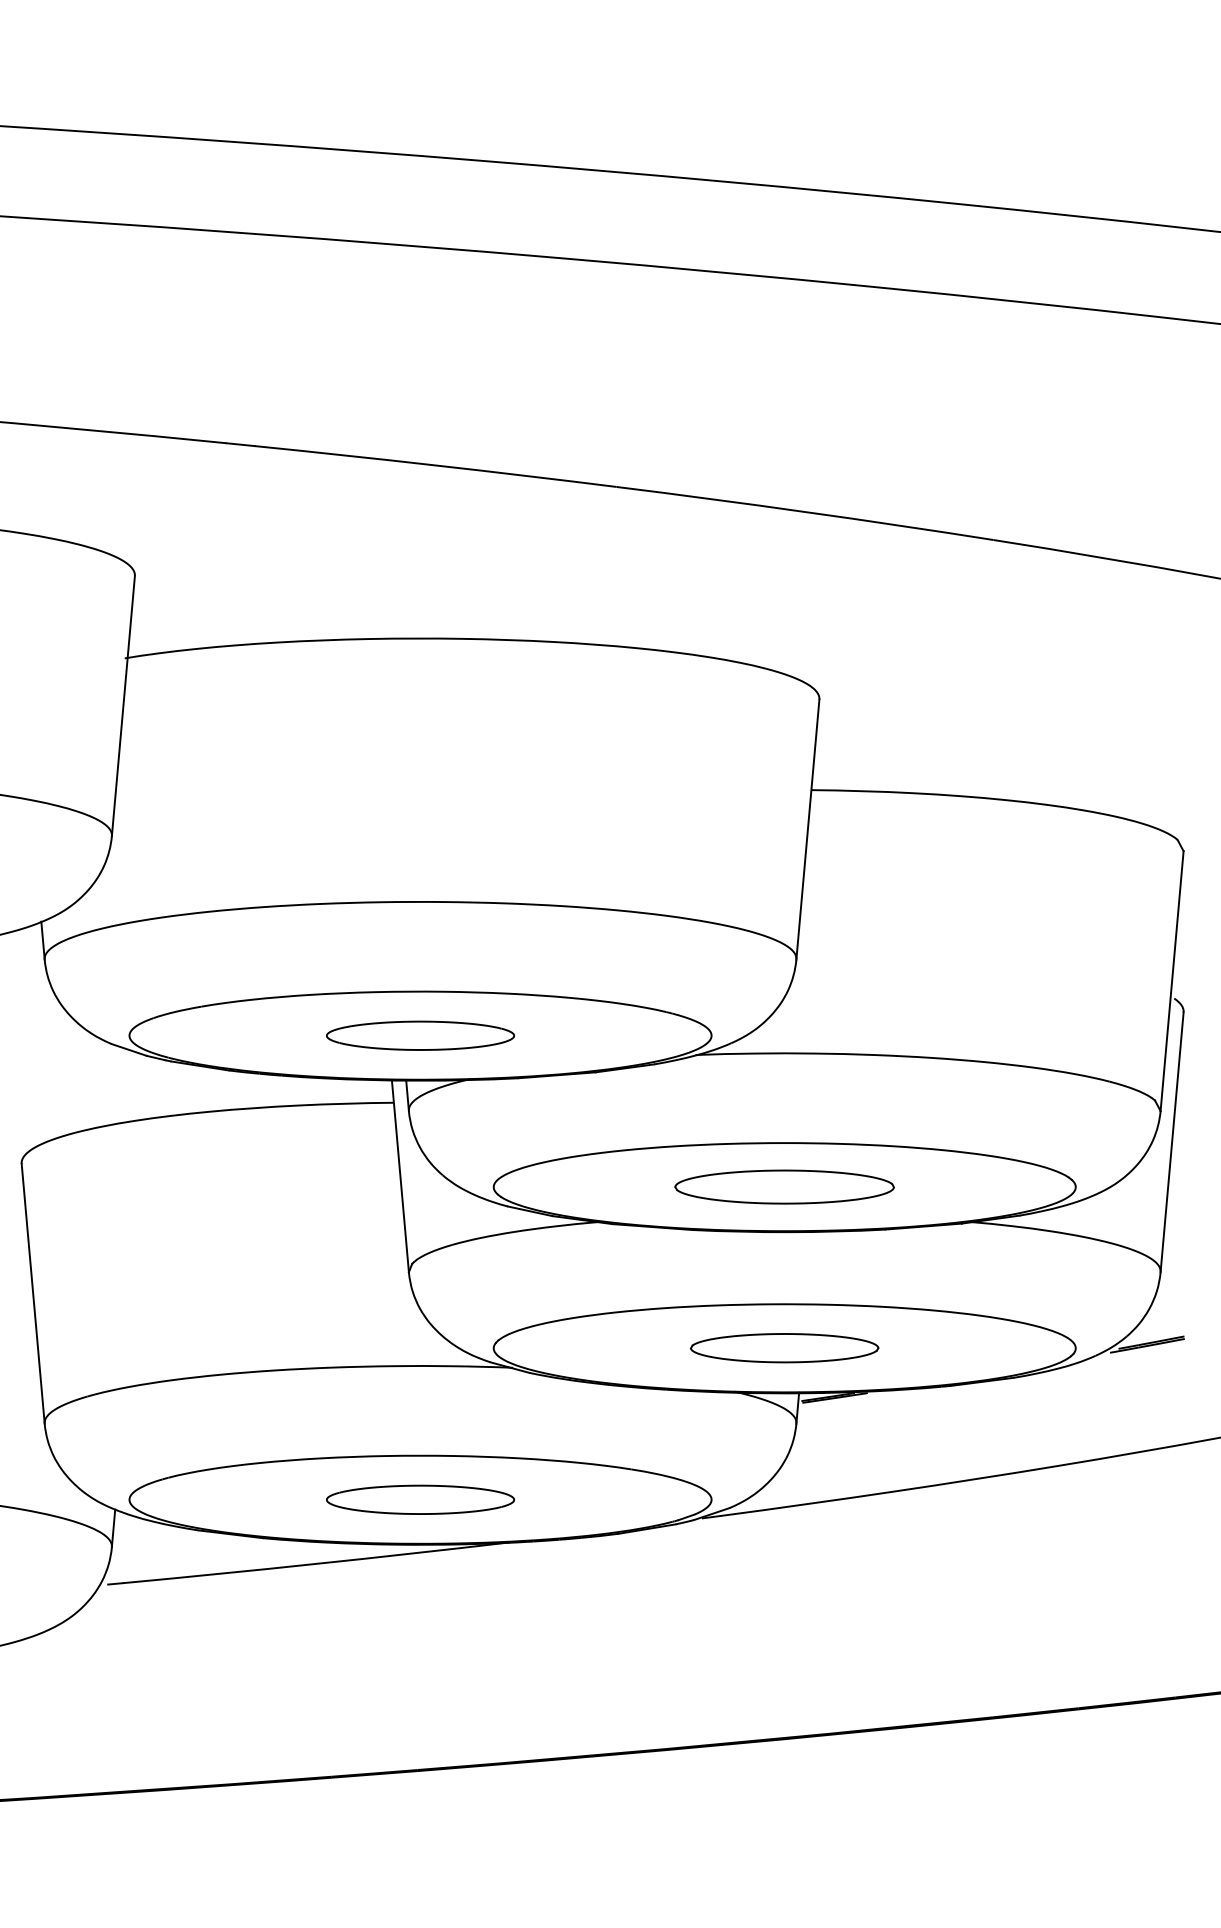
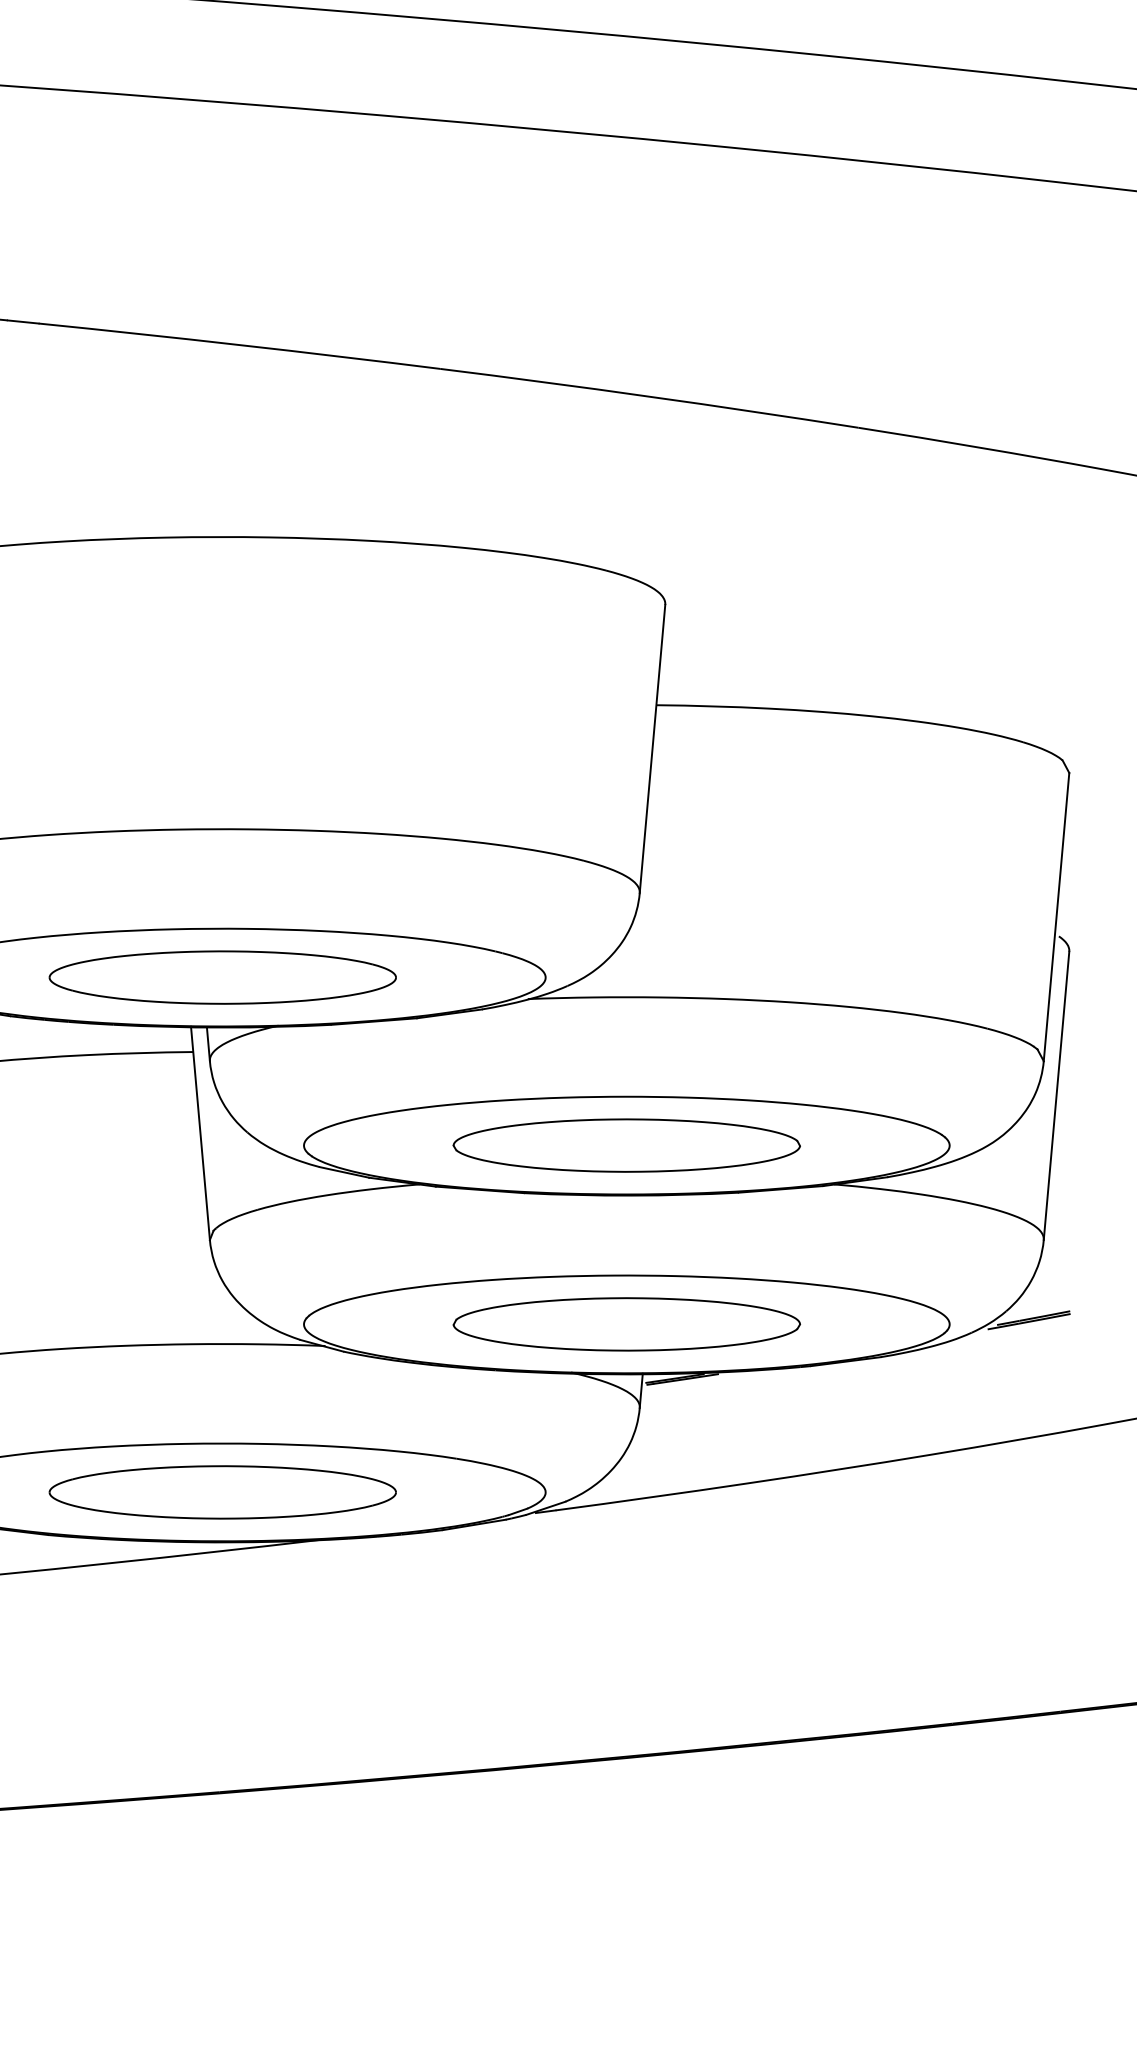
part: (420, 1035) -> (222, 977), size x1.67
part: (784, 1186) -> (626, 1144), size x1.43
part: (784, 1347) -> (626, 1323), size x1.67
part: (420, 1499) -> (222, 1492), size x1.67

